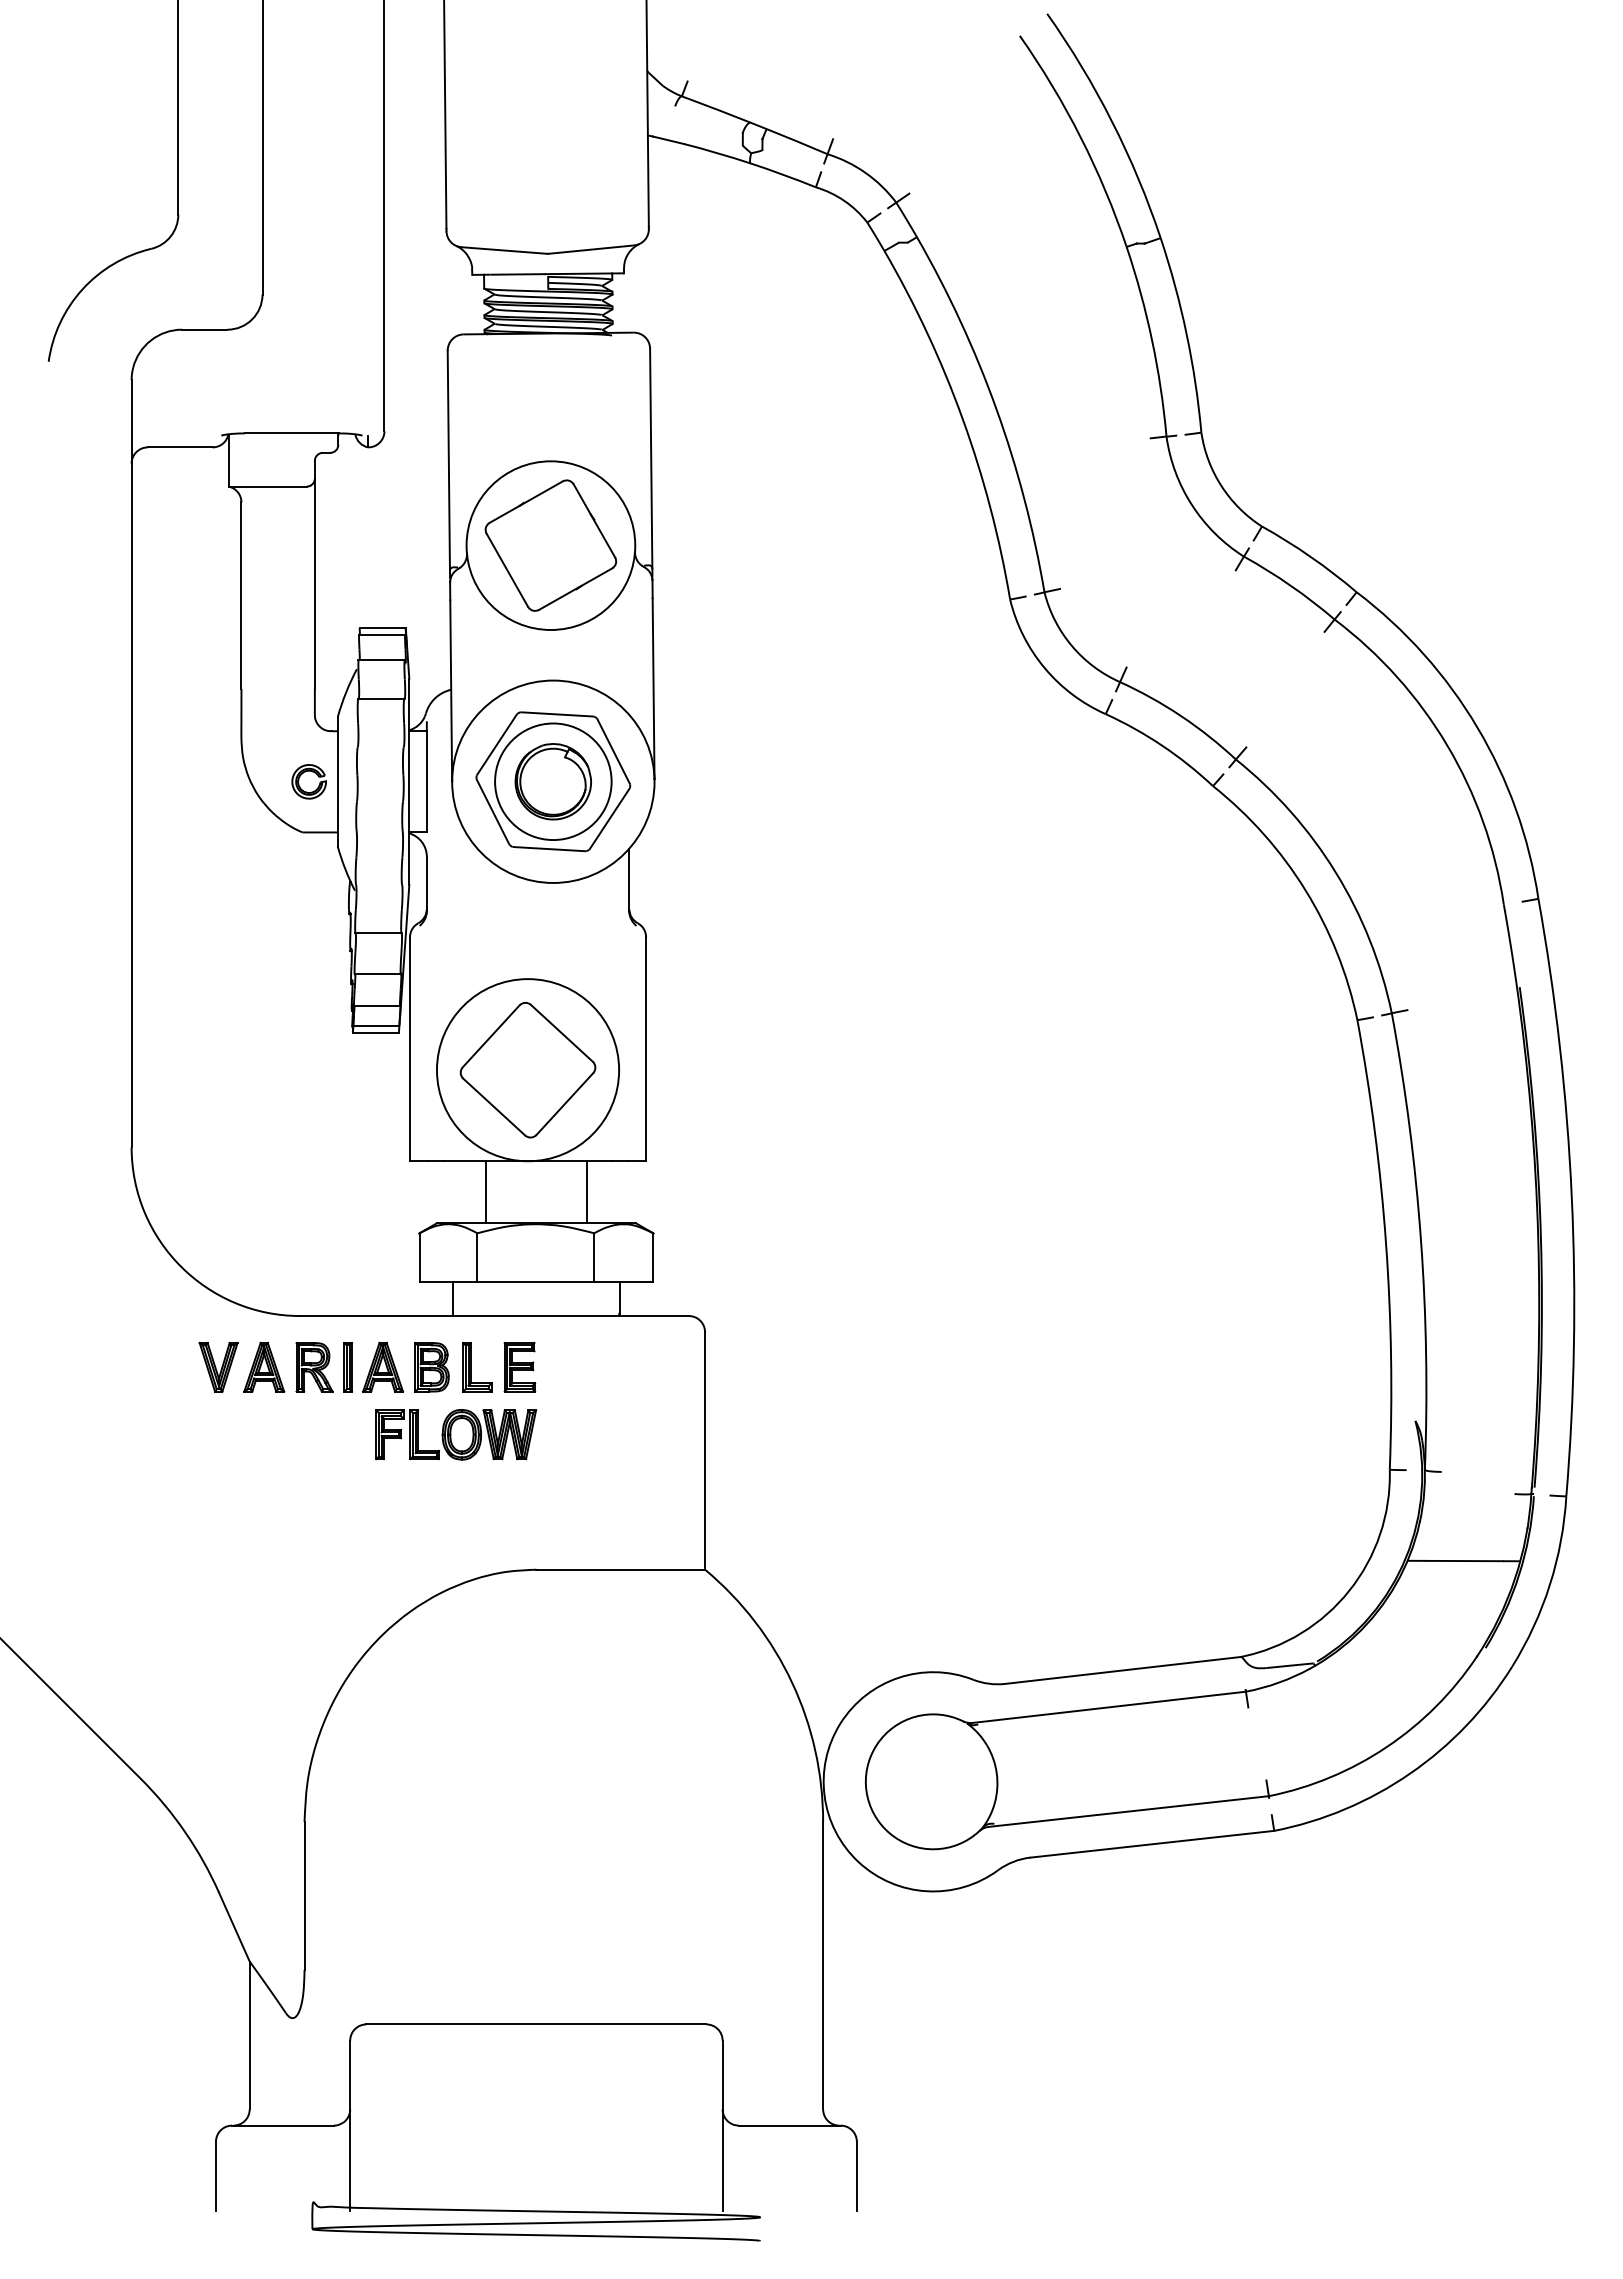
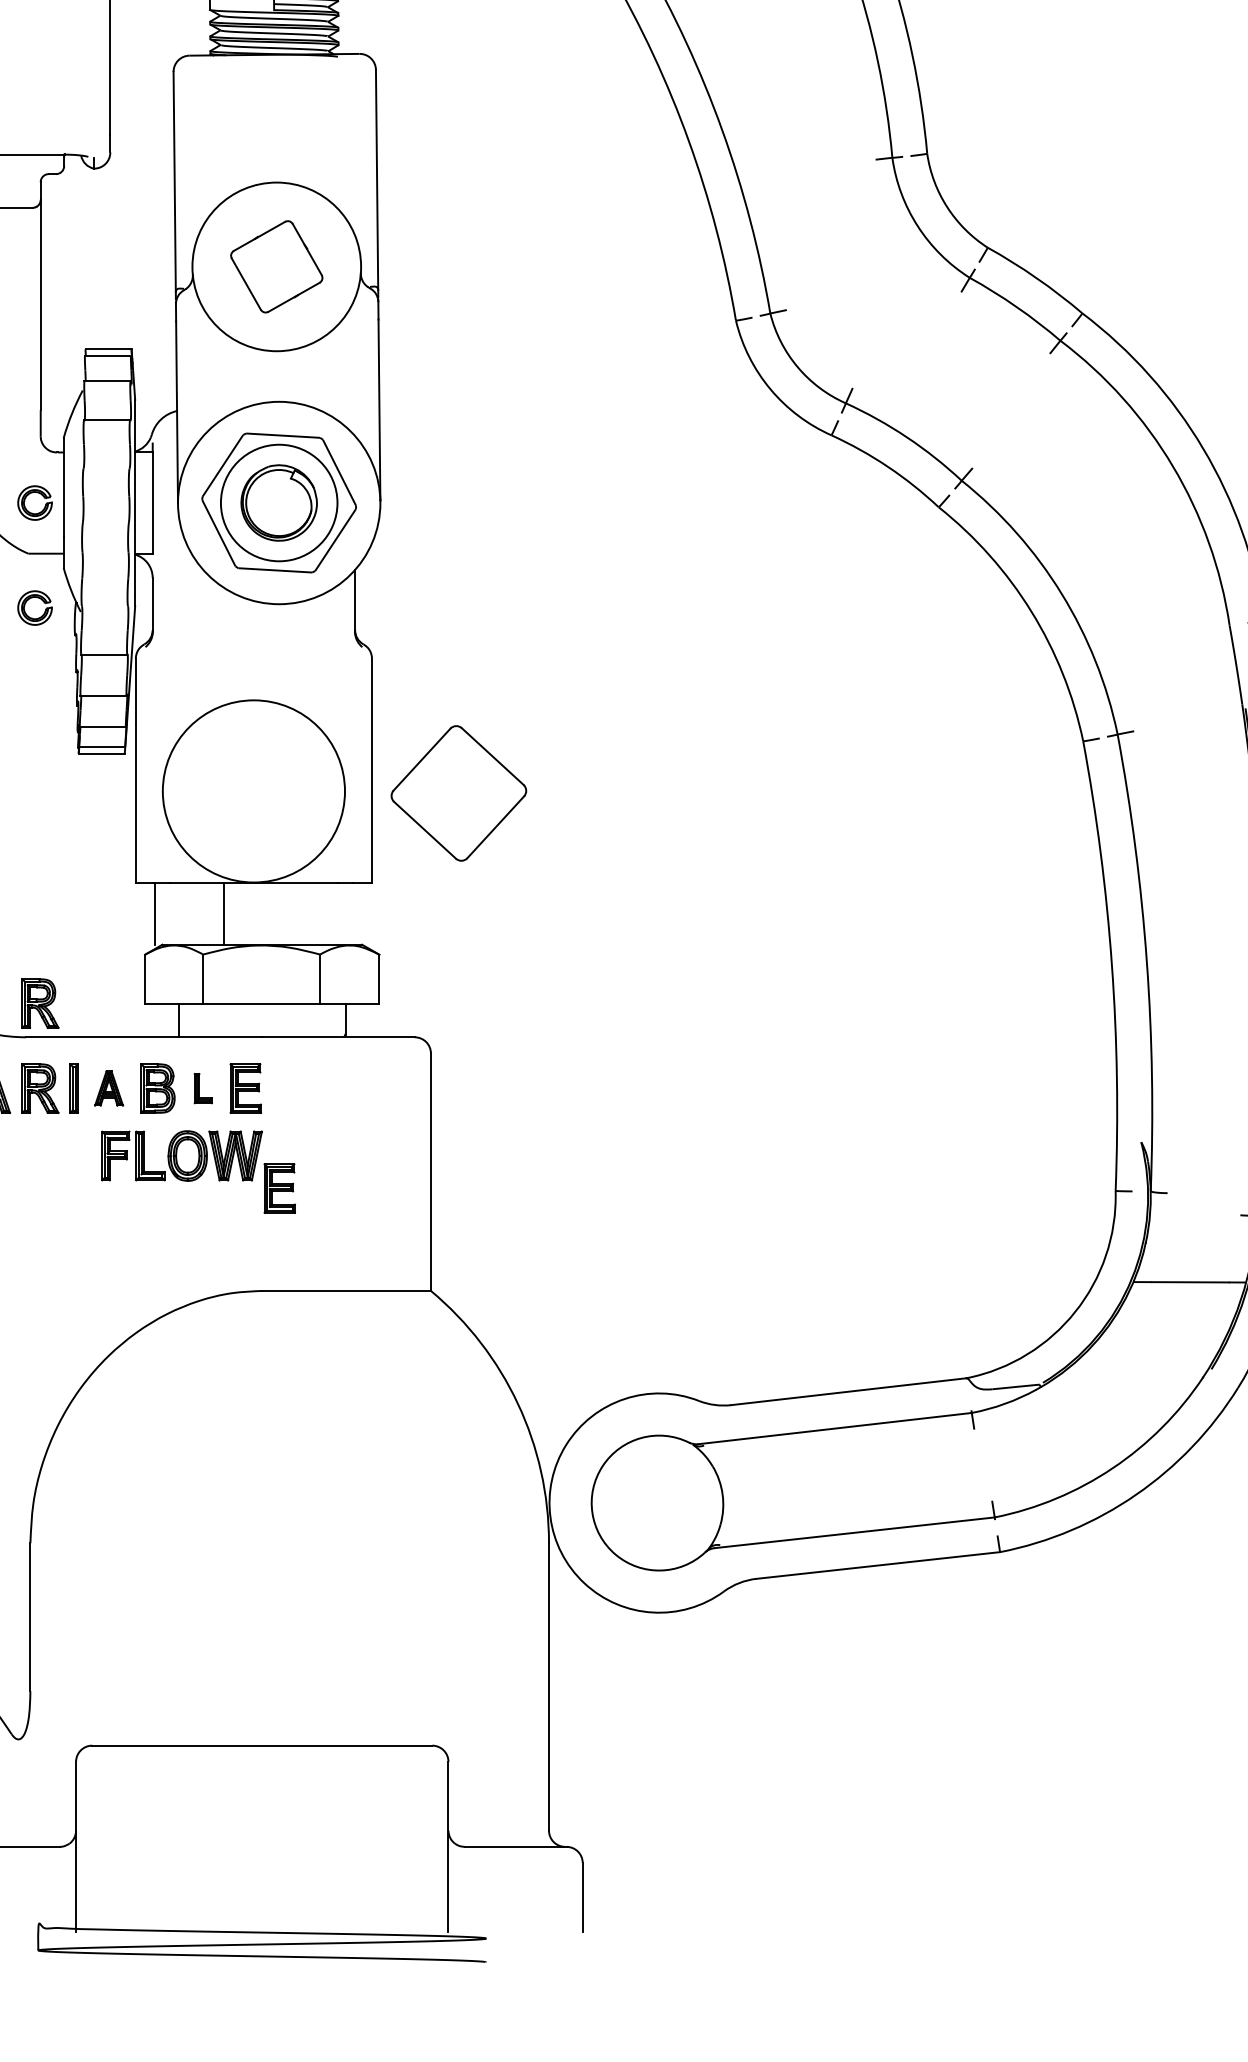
part: (550, 545) -> (276, 266), size x0.7
part: (300, 882) -> (26, 603), added
part: (527, 1070) -> (458, 793), moved
line: (485, 1192) -> (154, 913), moved
line: (587, 1192) -> (224, 913), moved
part: (314, 1282) -> (40, 1003), added
part: (383, 1366) -> (109, 1087), size x0.7
part: (477, 1367) -> (203, 1088), size x0.6
part: (553, 1467) -> (279, 1188), added

